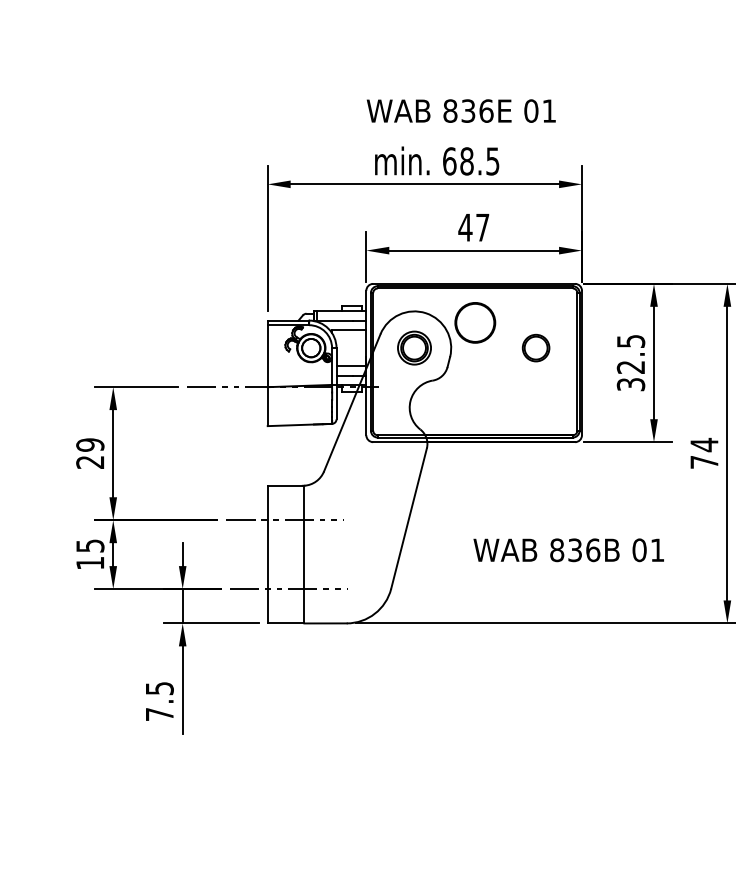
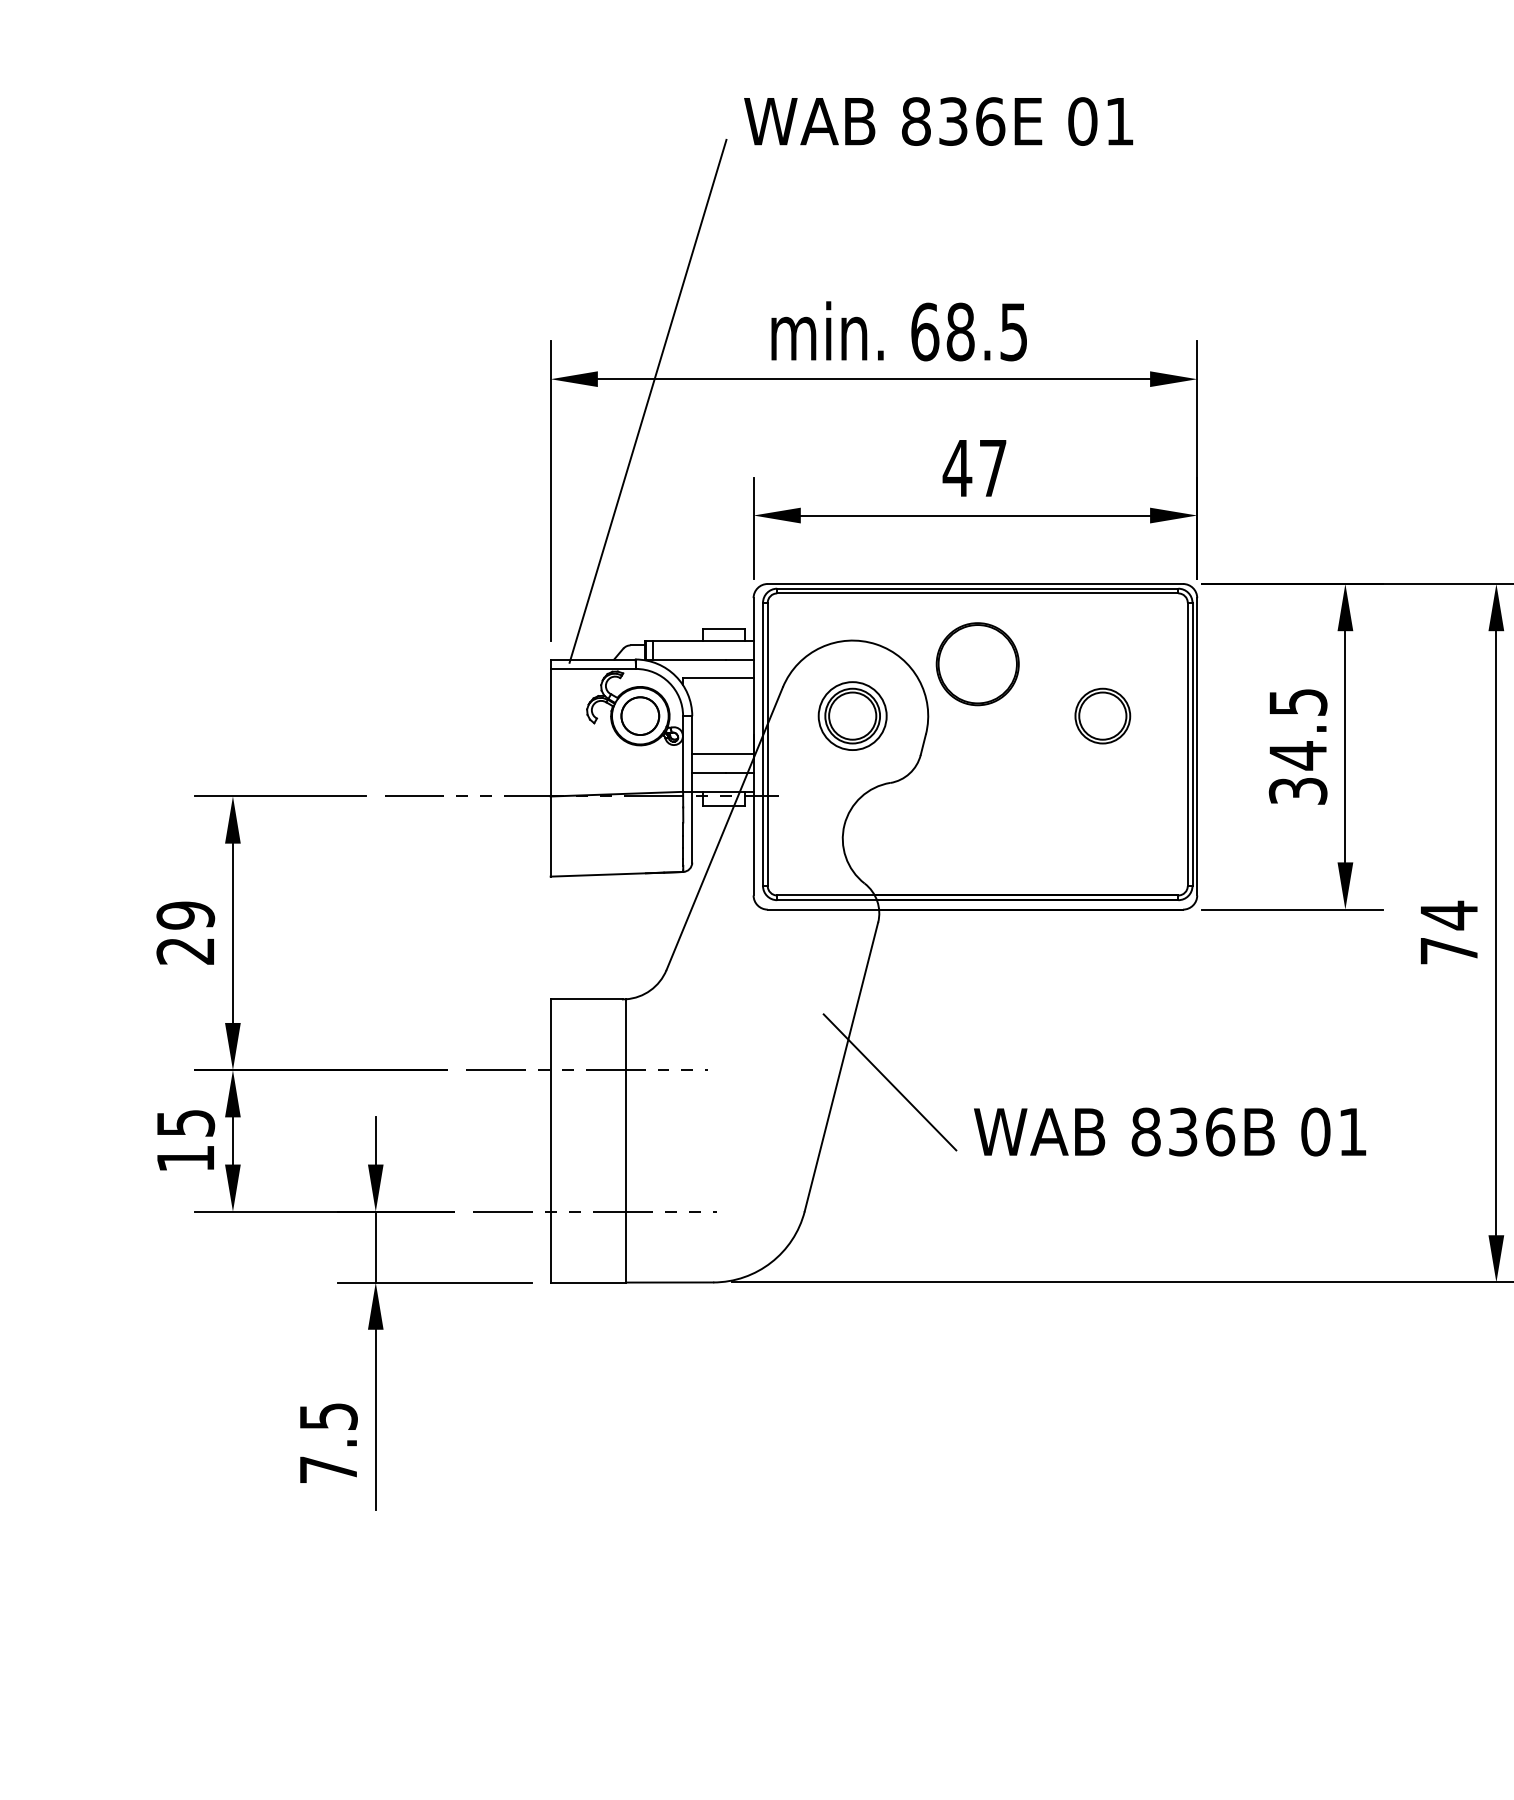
text: (460, 110) -> (937, 120), moved
line: (314, 195) -> (646, 402), added
text: (630, 367) -> (1297, 755), 32.5 -> 34.5
line: (432, 526) -> (889, 1083), added

